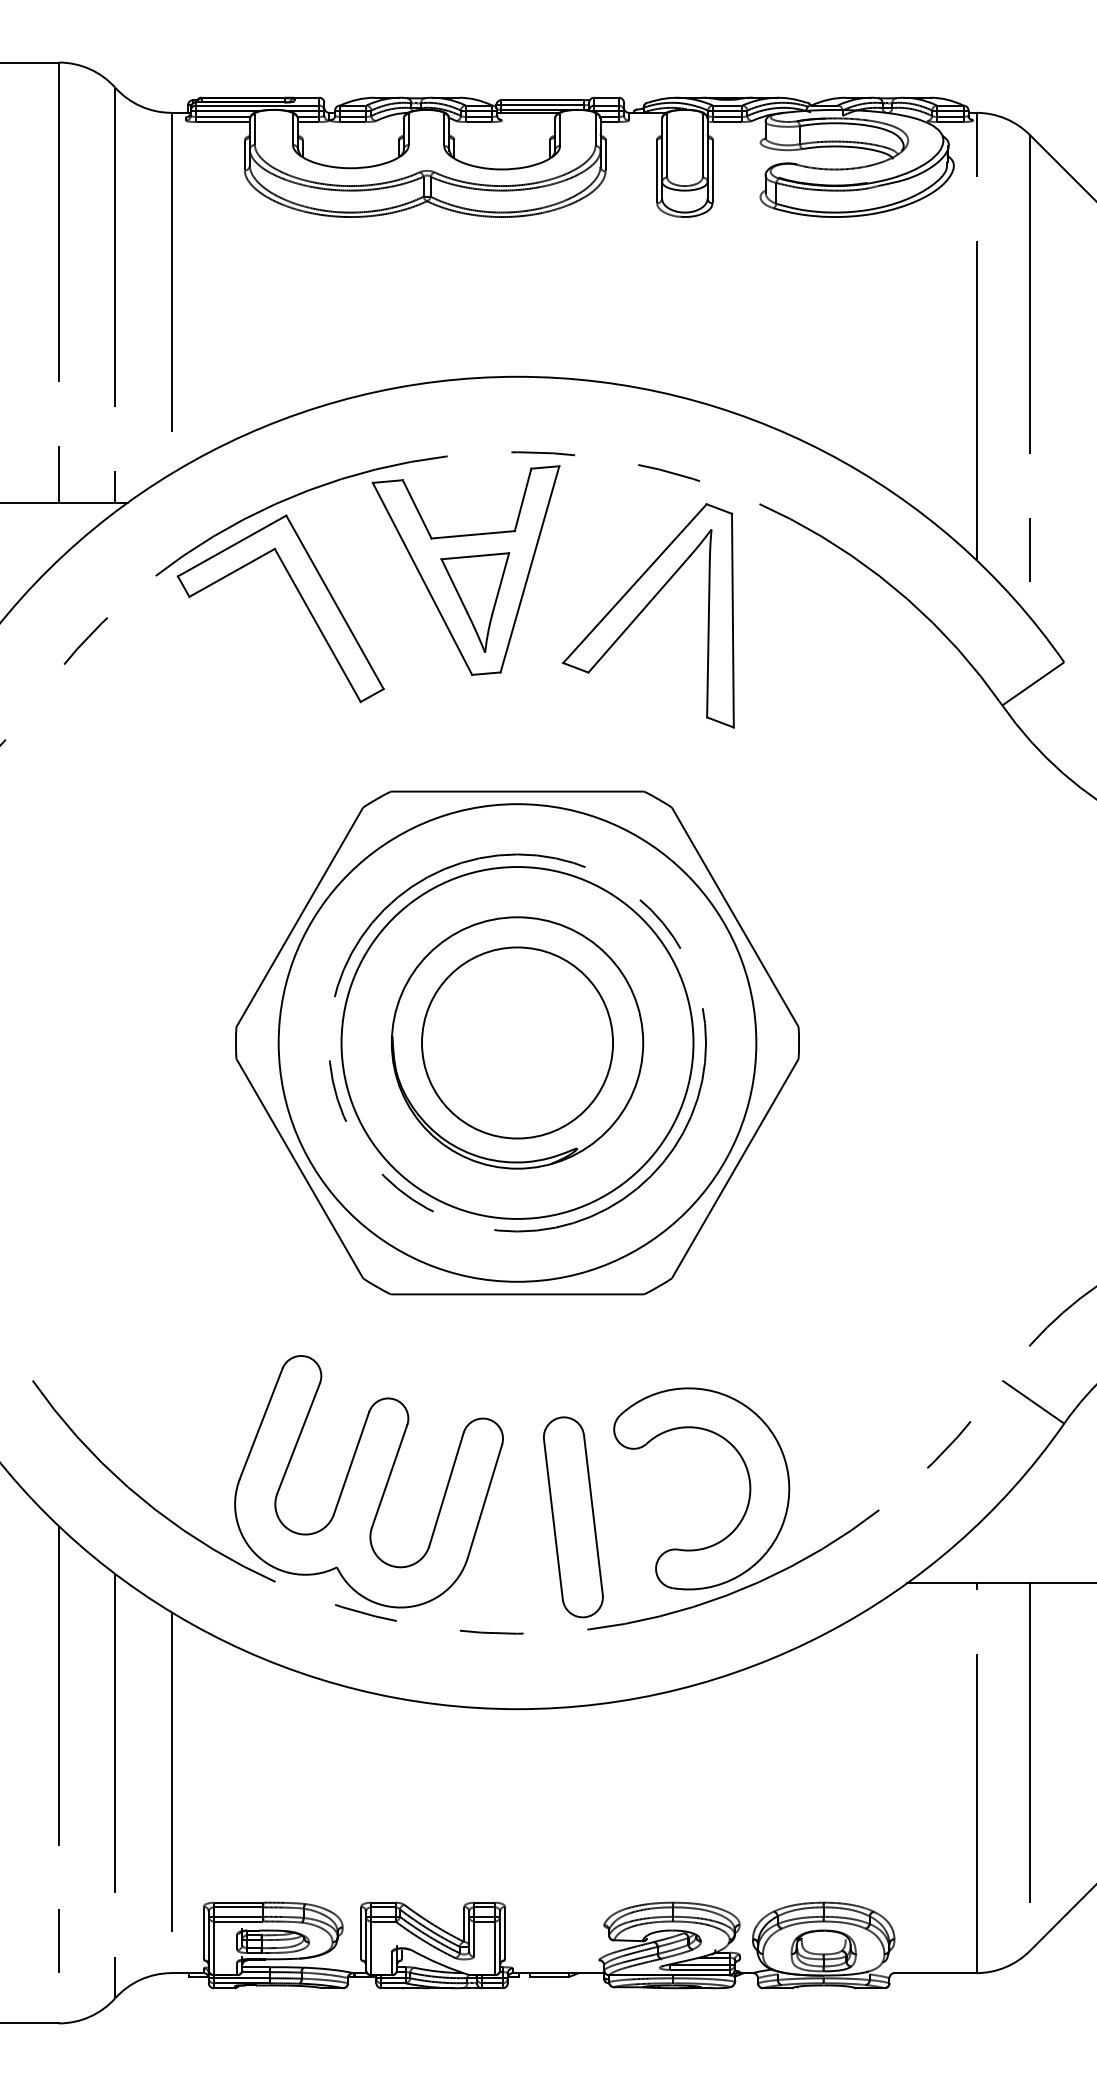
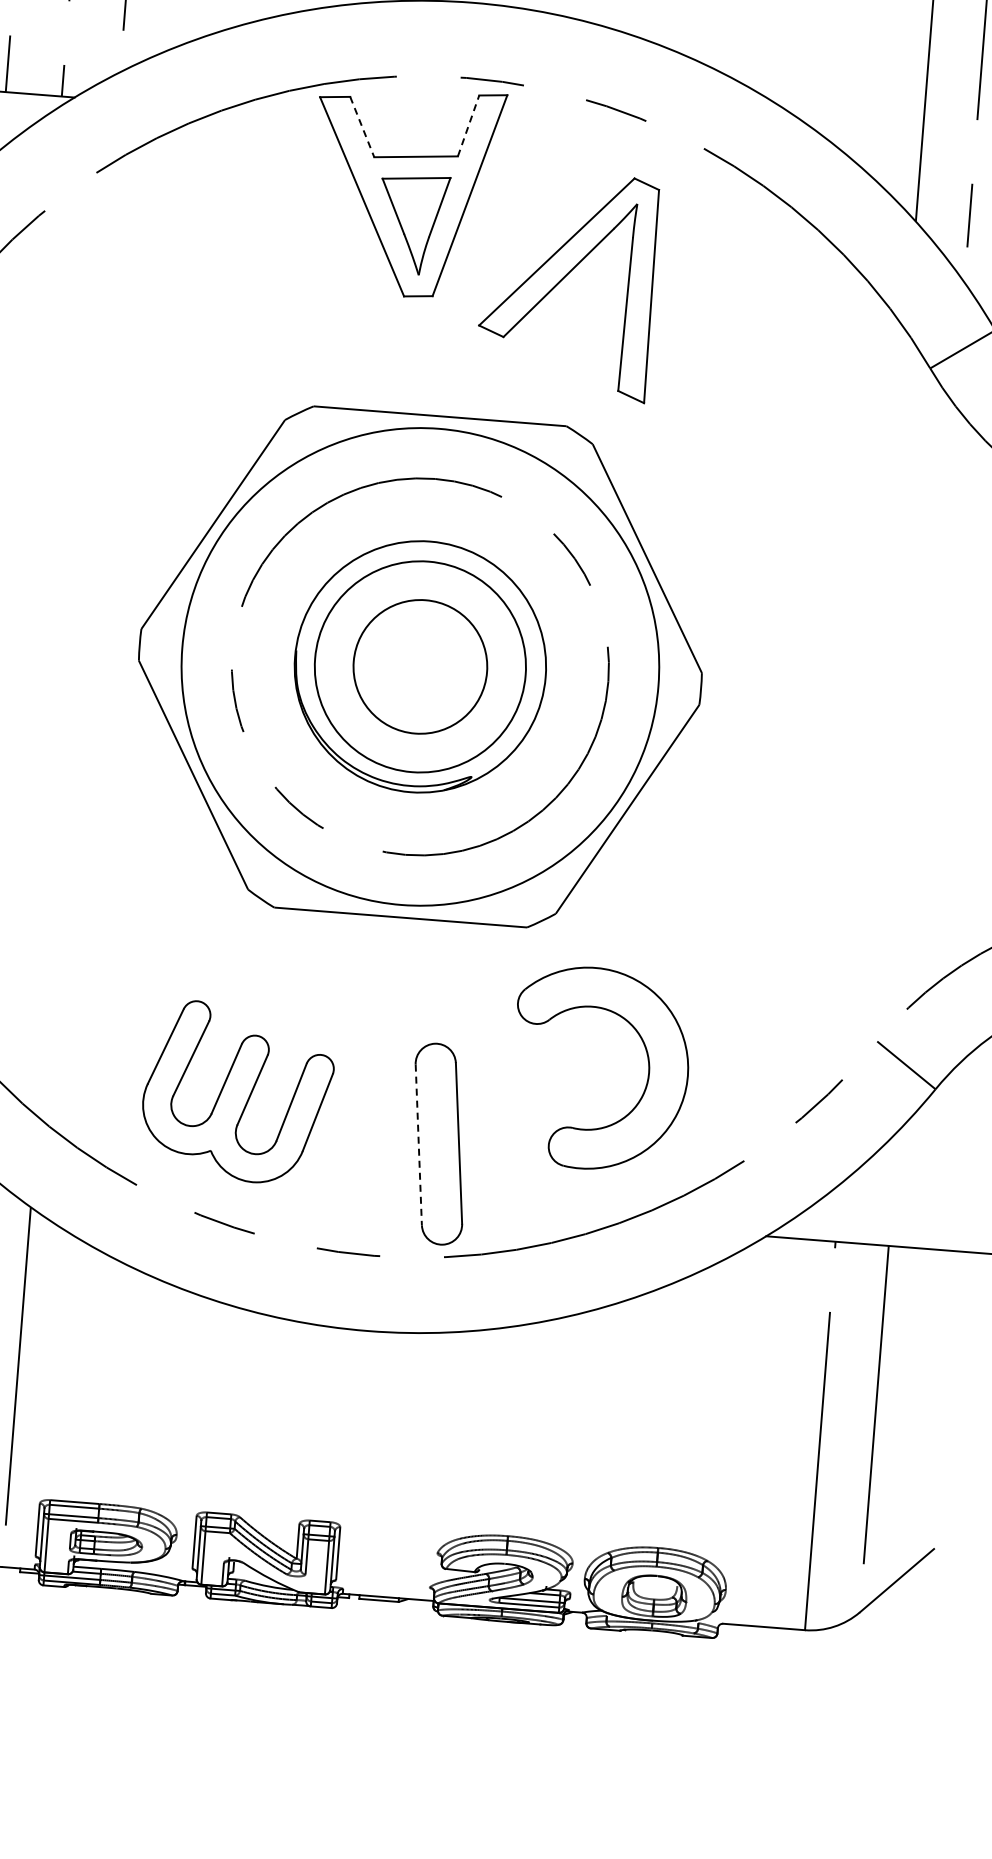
line: (523, 499) -> (469, 125), solid -> dashed
line: (417, 509) -> (362, 127), solid -> dashed
part: (299, 595) -> (238, 203), removed
part: (643, 611) -> (563, 280), moved
circle: (517, 1042) -> (420, 666), size x0.6
circle: (517, 1042) -> (420, 666), size x0.7
part: (748, 1480) -> (647, 1064), moved
part: (368, 1481) -> (237, 1092), size x0.7
line: (553, 1520) -> (418, 1145), solid -> dashed

